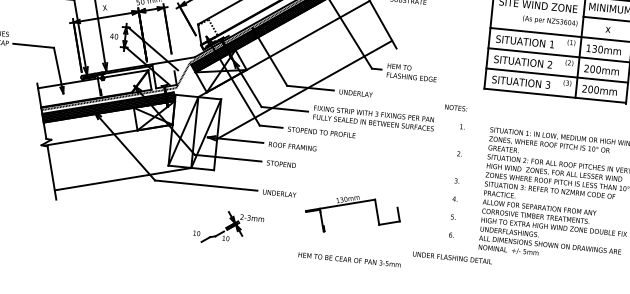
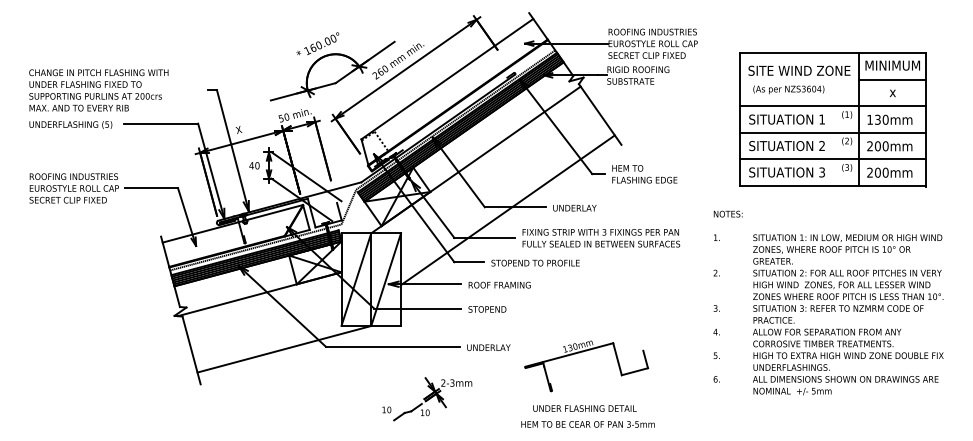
text: (550, 21) -> (788, 89), moved
text: (455, 107) -> (727, 213), moved
text: (452, 257) -> (584, 408), moved

